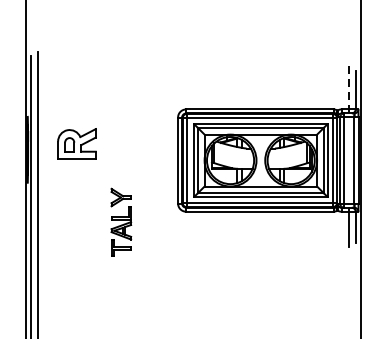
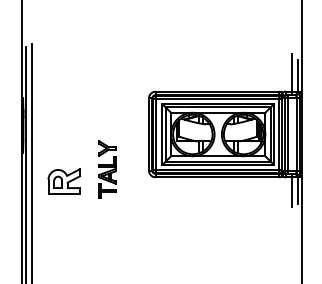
line: (349, 88) -> (292, 74), dashed -> solid
part: (77, 143) -> (64, 181), moved
part: (121, 222) -> (107, 169), moved

